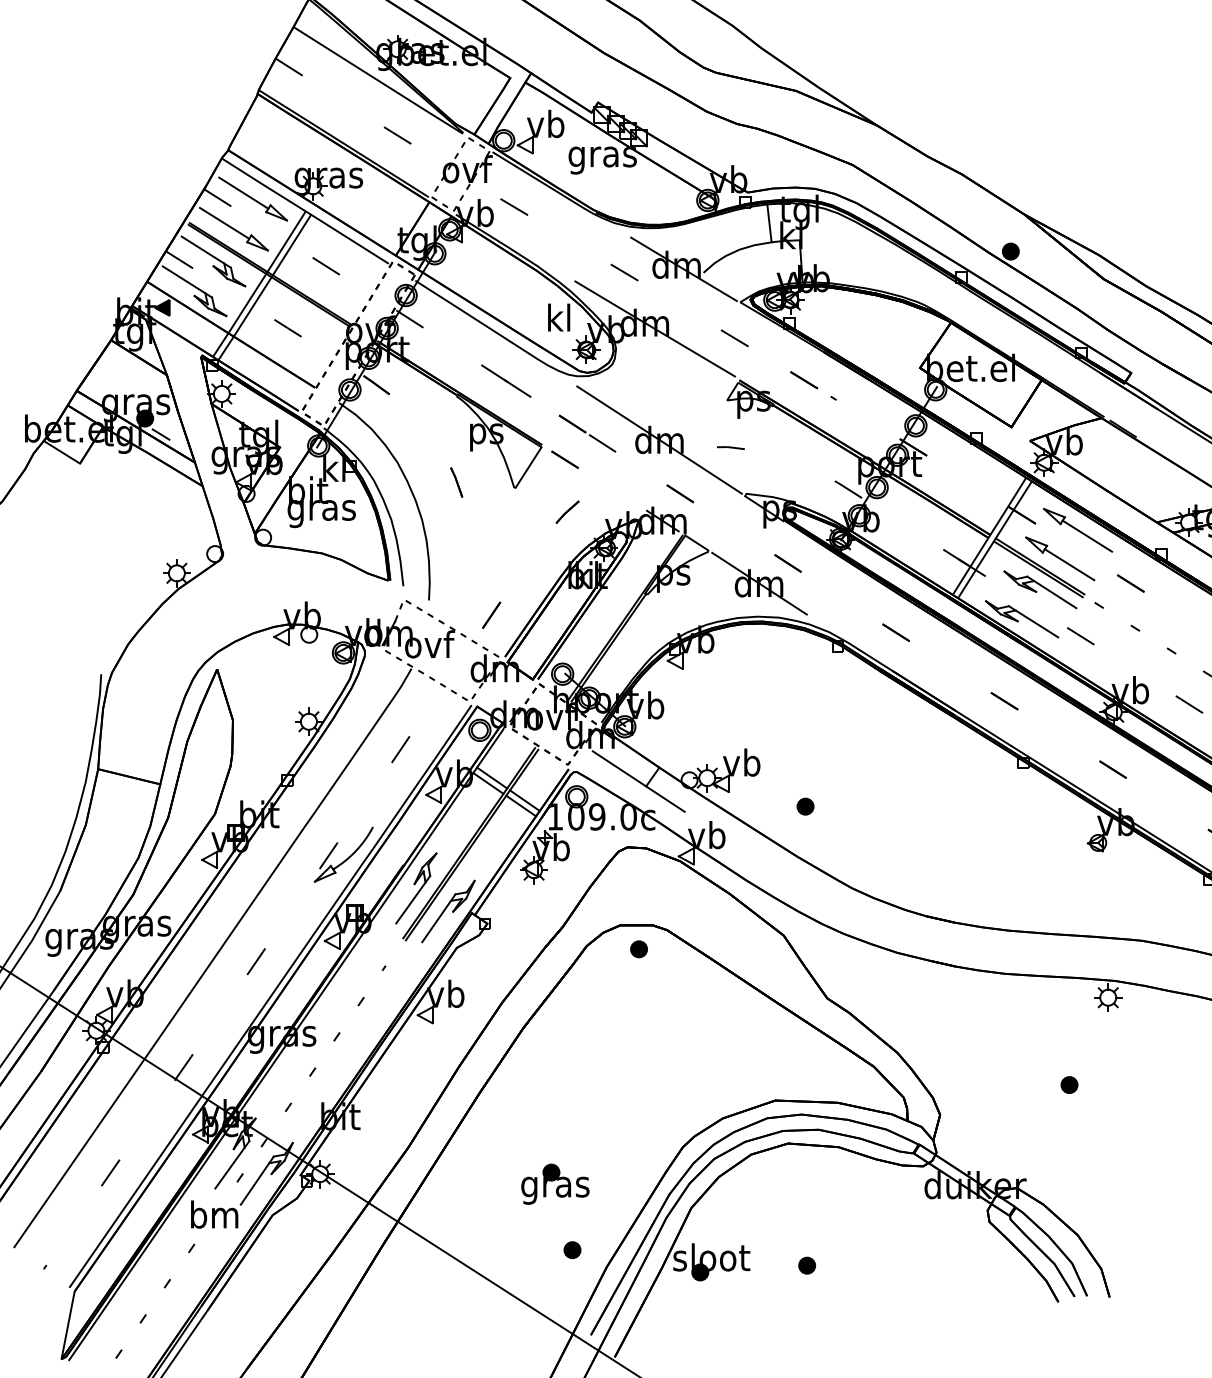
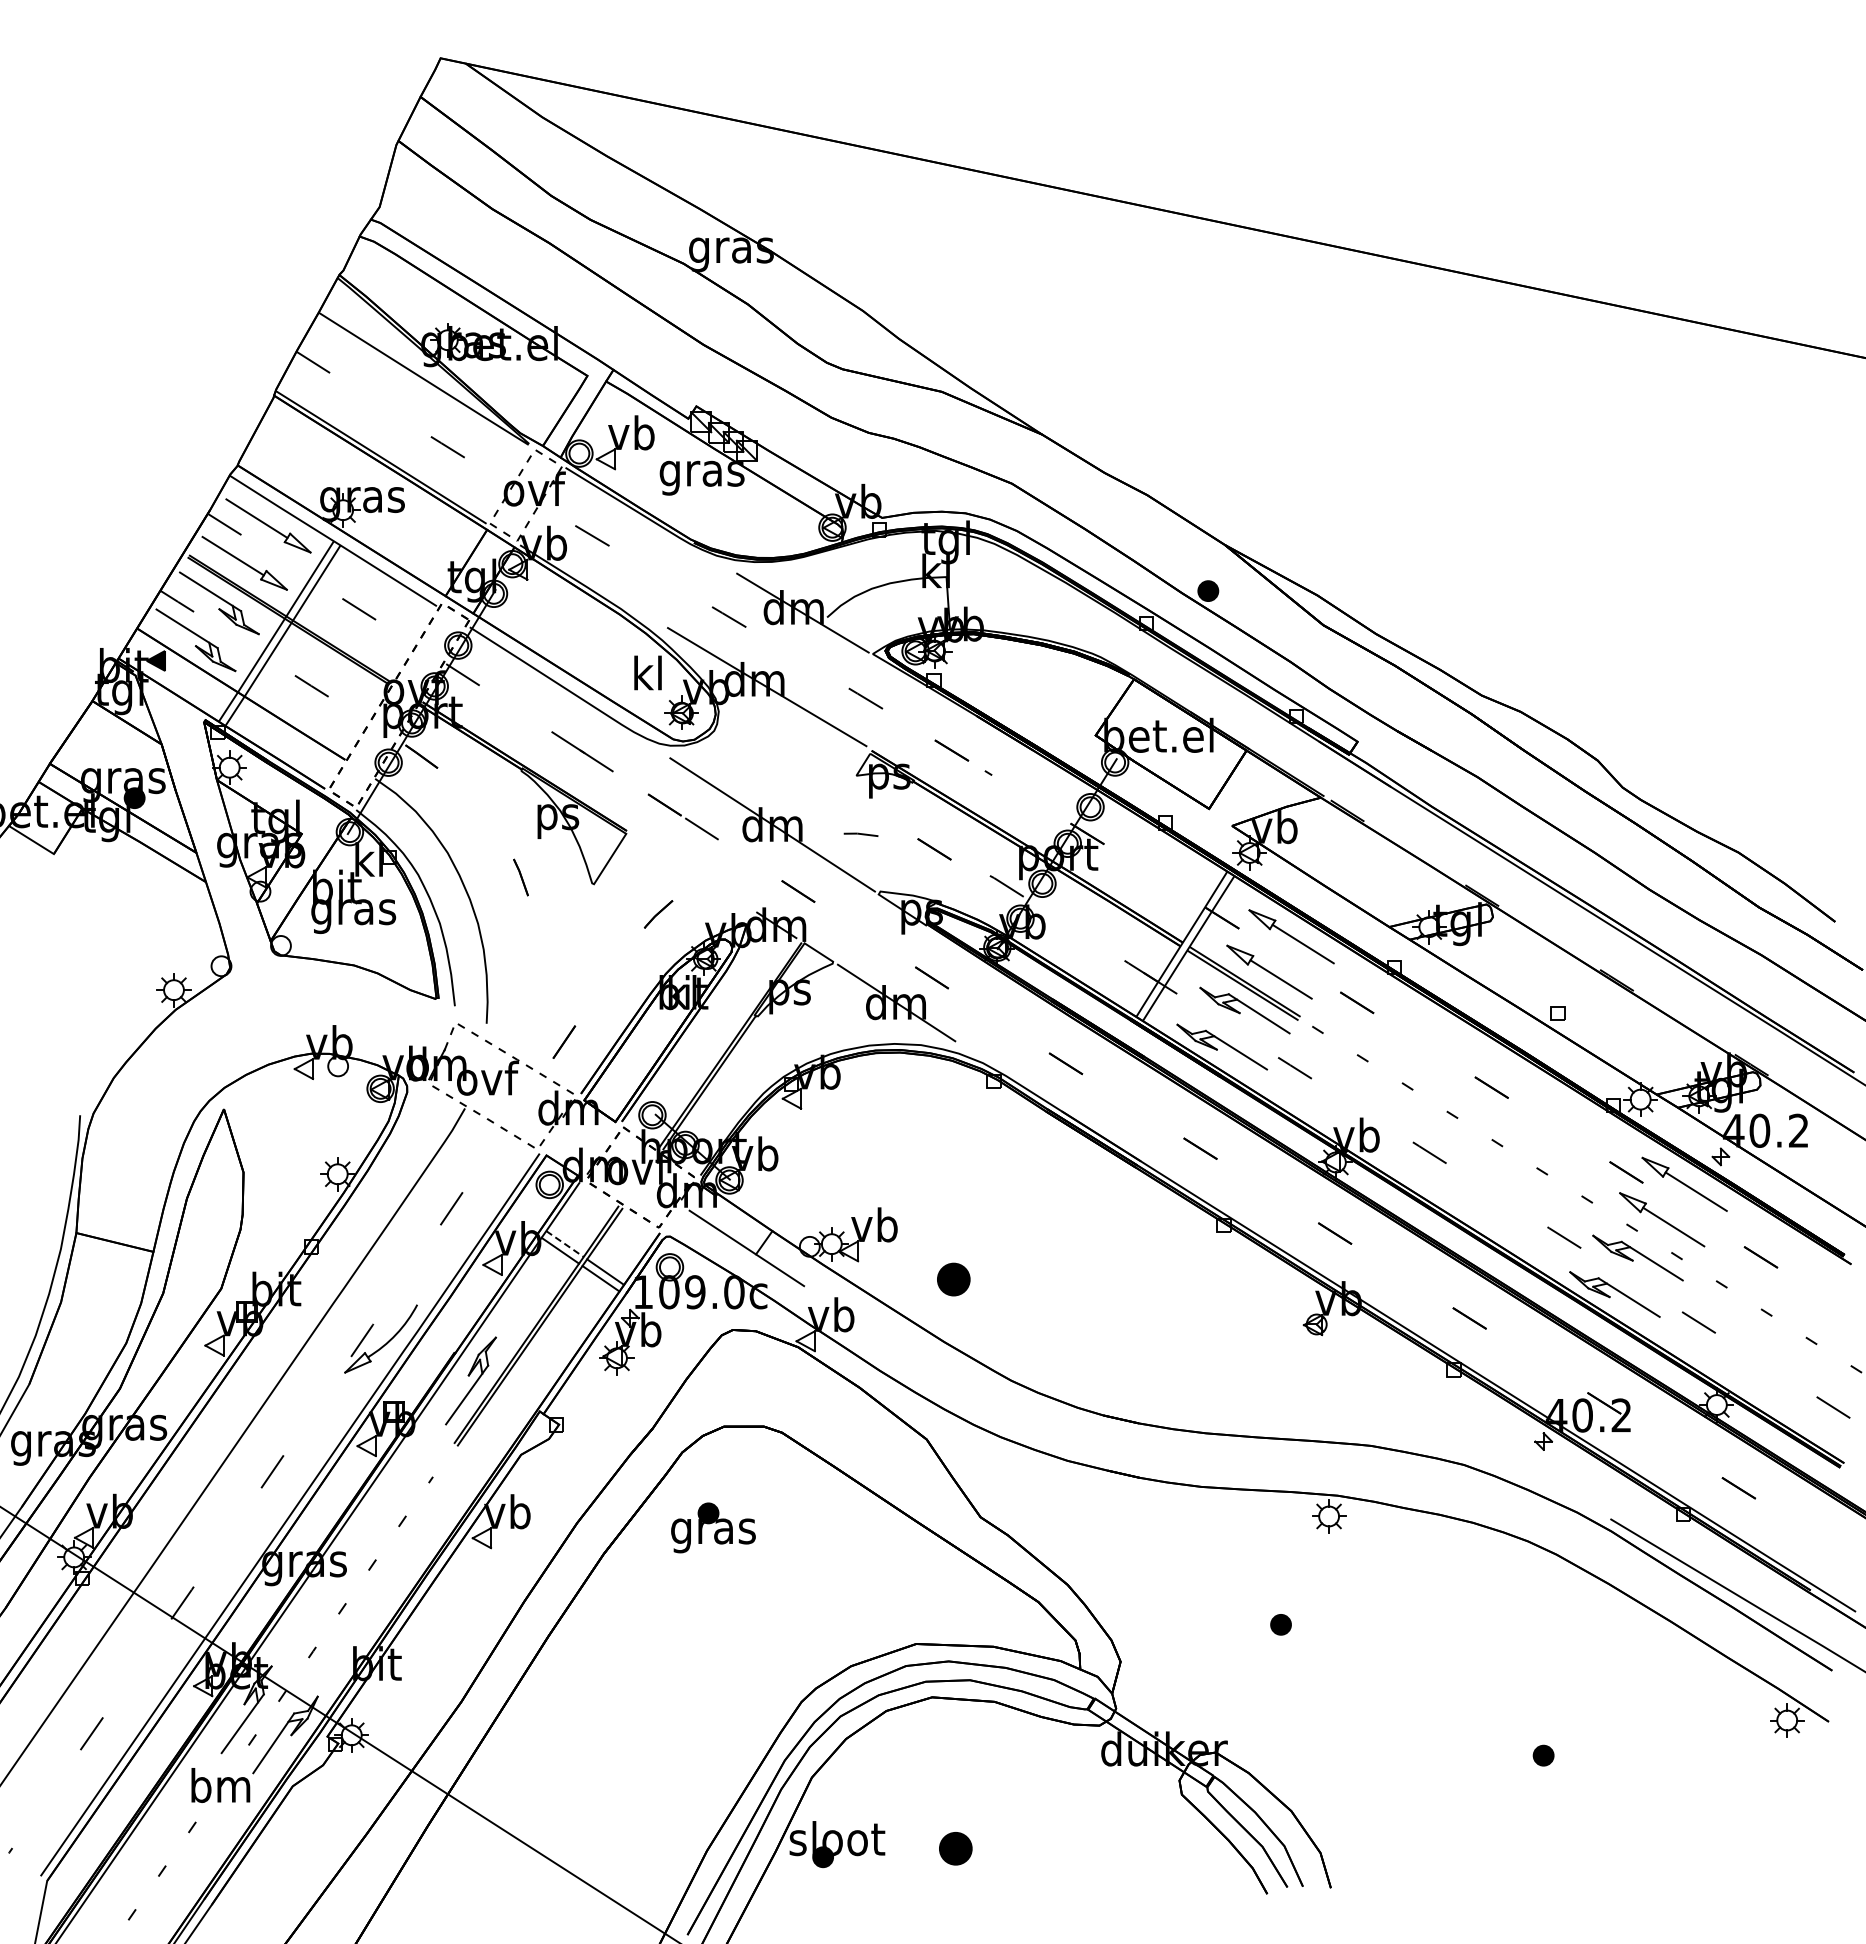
line: (769, 222) -> (908, 555), removed
line: (161, 434) -> (154, 818), removed
line: (565, 459) -> (934, 849), moved
line: (492, 778) -> (565, 1244), solid -> dashed
part: (805, 806) -> (953, 1279), size x1.6
part: (448, 911) -> (510, 1409), removed
part: (638, 949) -> (746, 1456), removed
part: (555, 1183) -> (713, 1527), moved
part: (572, 1250) -> (664, 1829), removed
part: (807, 1265) -> (955, 1848), size x1.6

